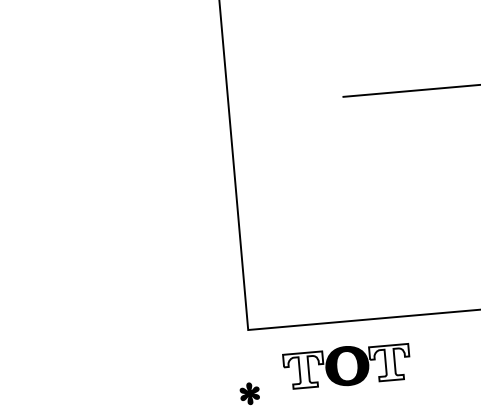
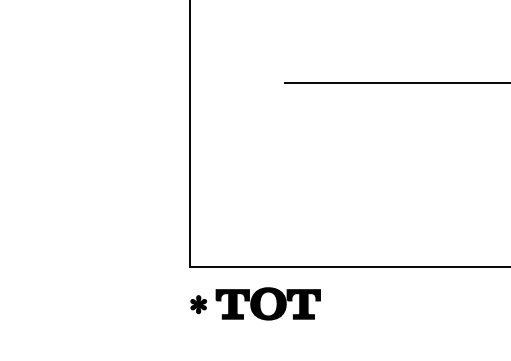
fill: (389, 363) -> (303, 304), added
fill: (303, 370) -> (232, 304), added
part: (249, 393) -> (198, 304), moved

